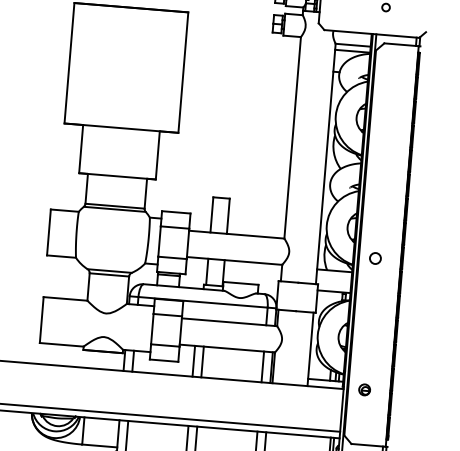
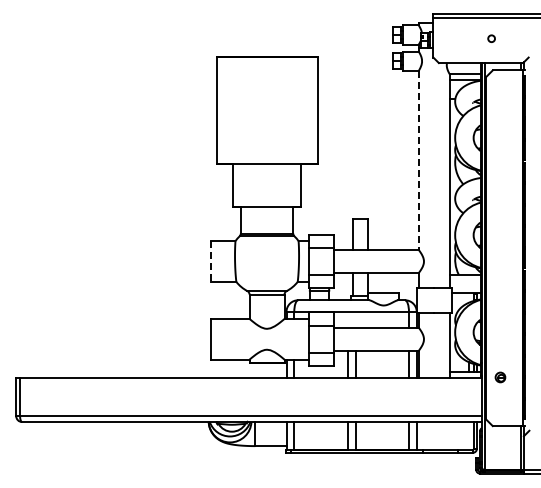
line: (292, 137) -> (418, 160), solid -> dashed
line: (48, 233) -> (210, 262), solid -> dashed
circle: (375, 258) -> (500, 260), removed

